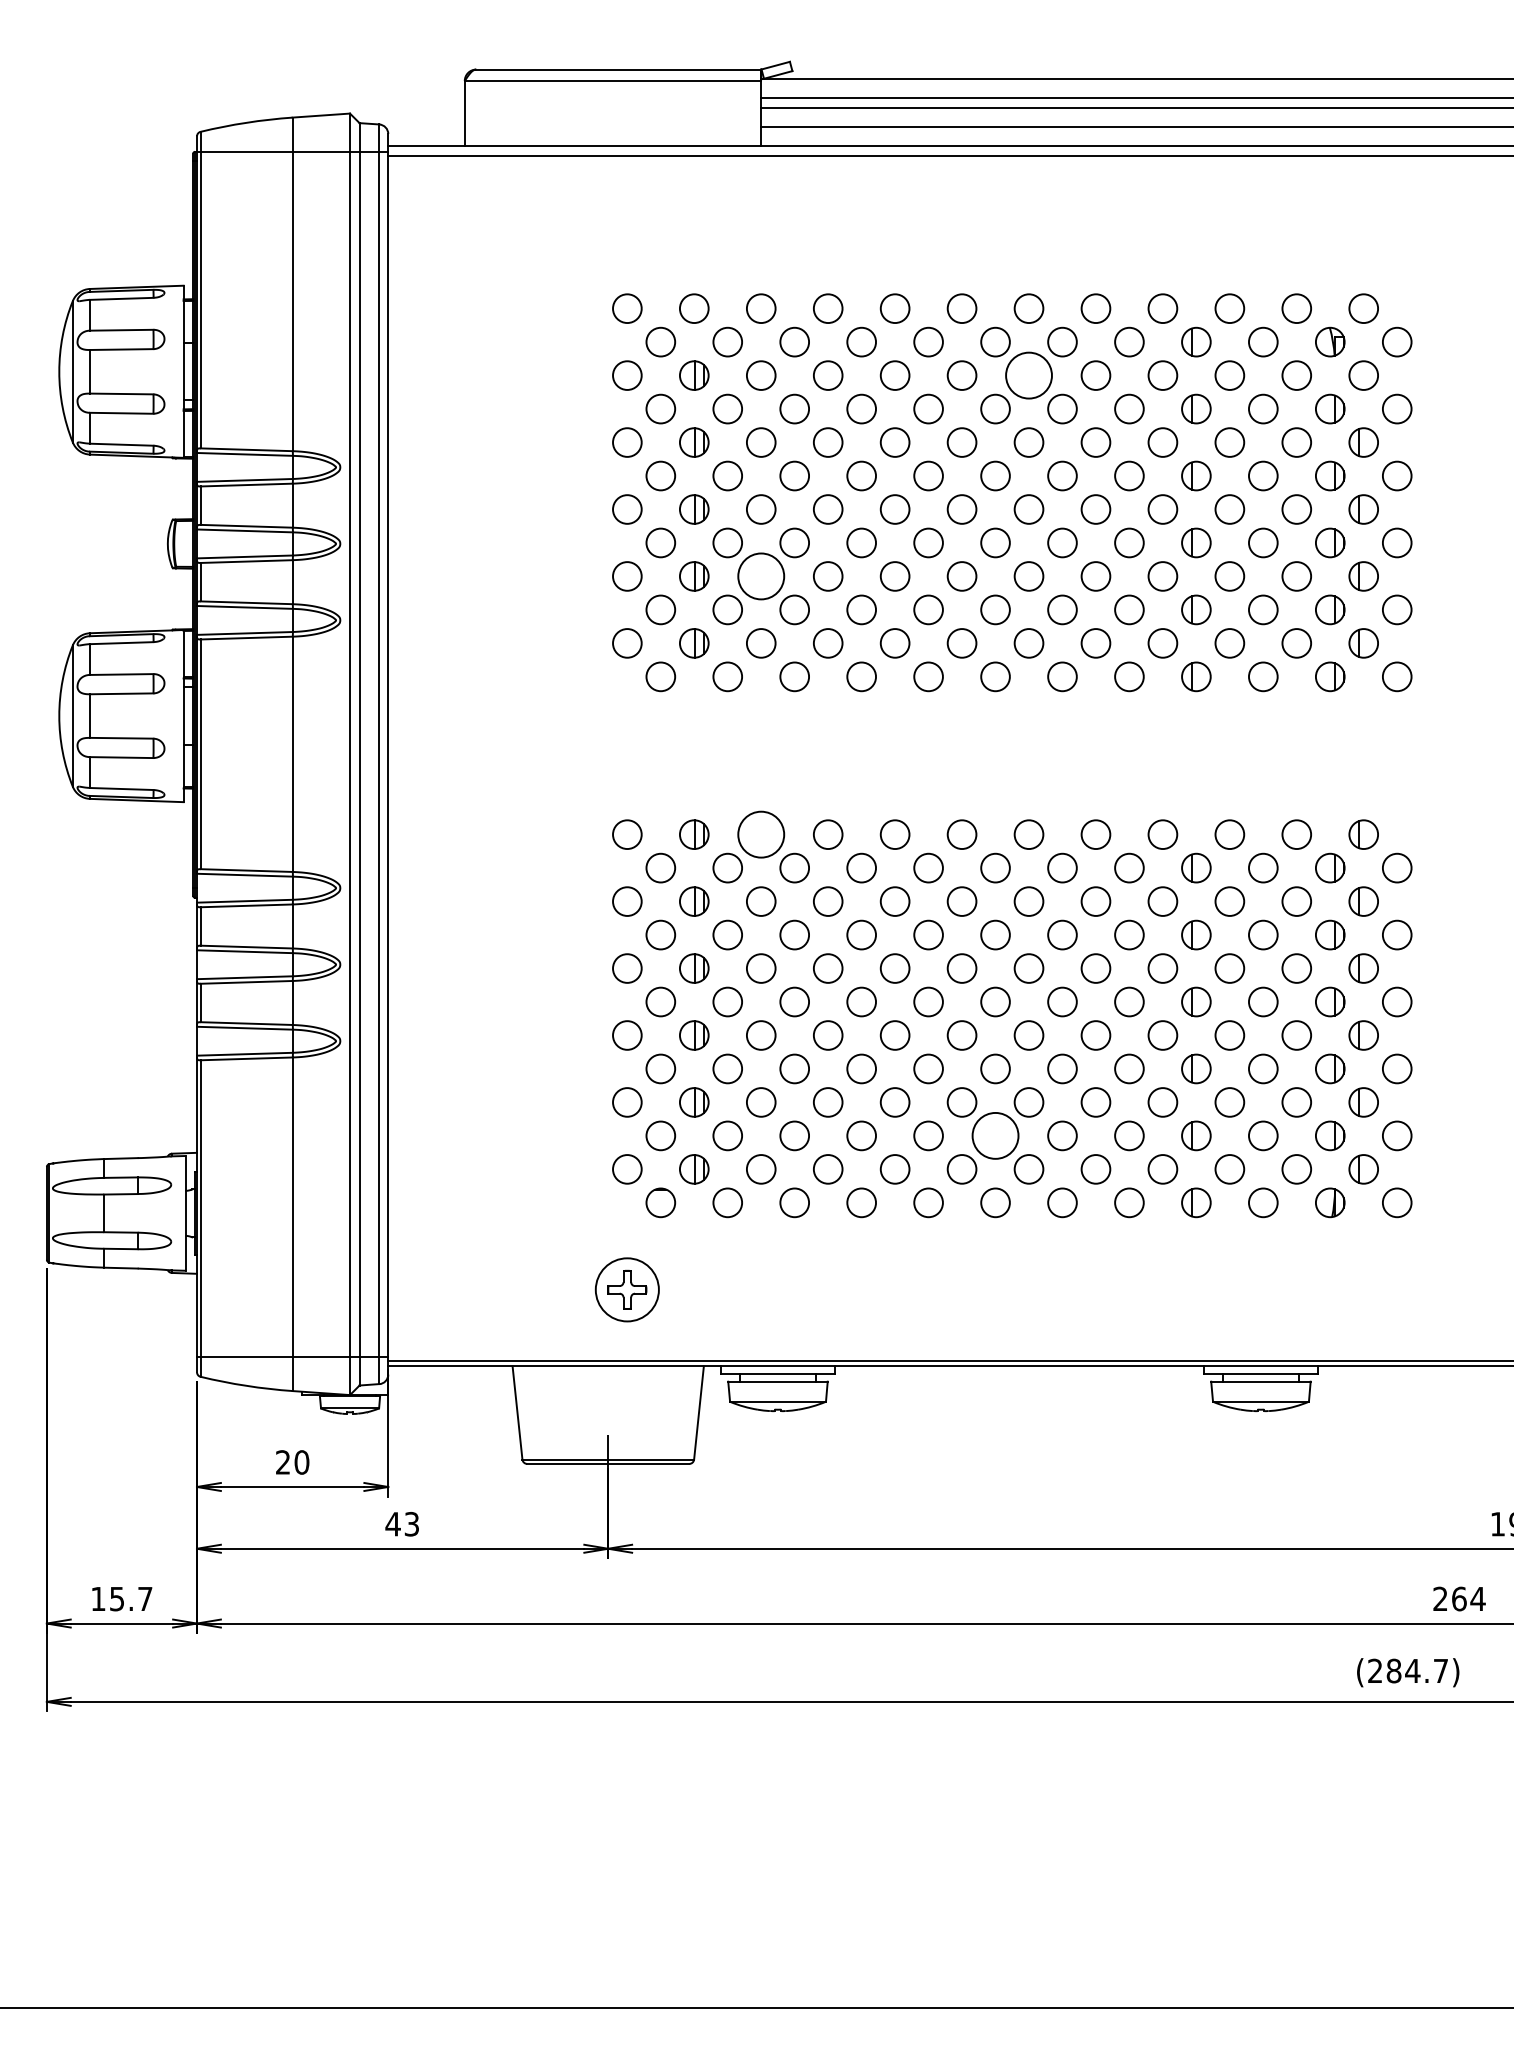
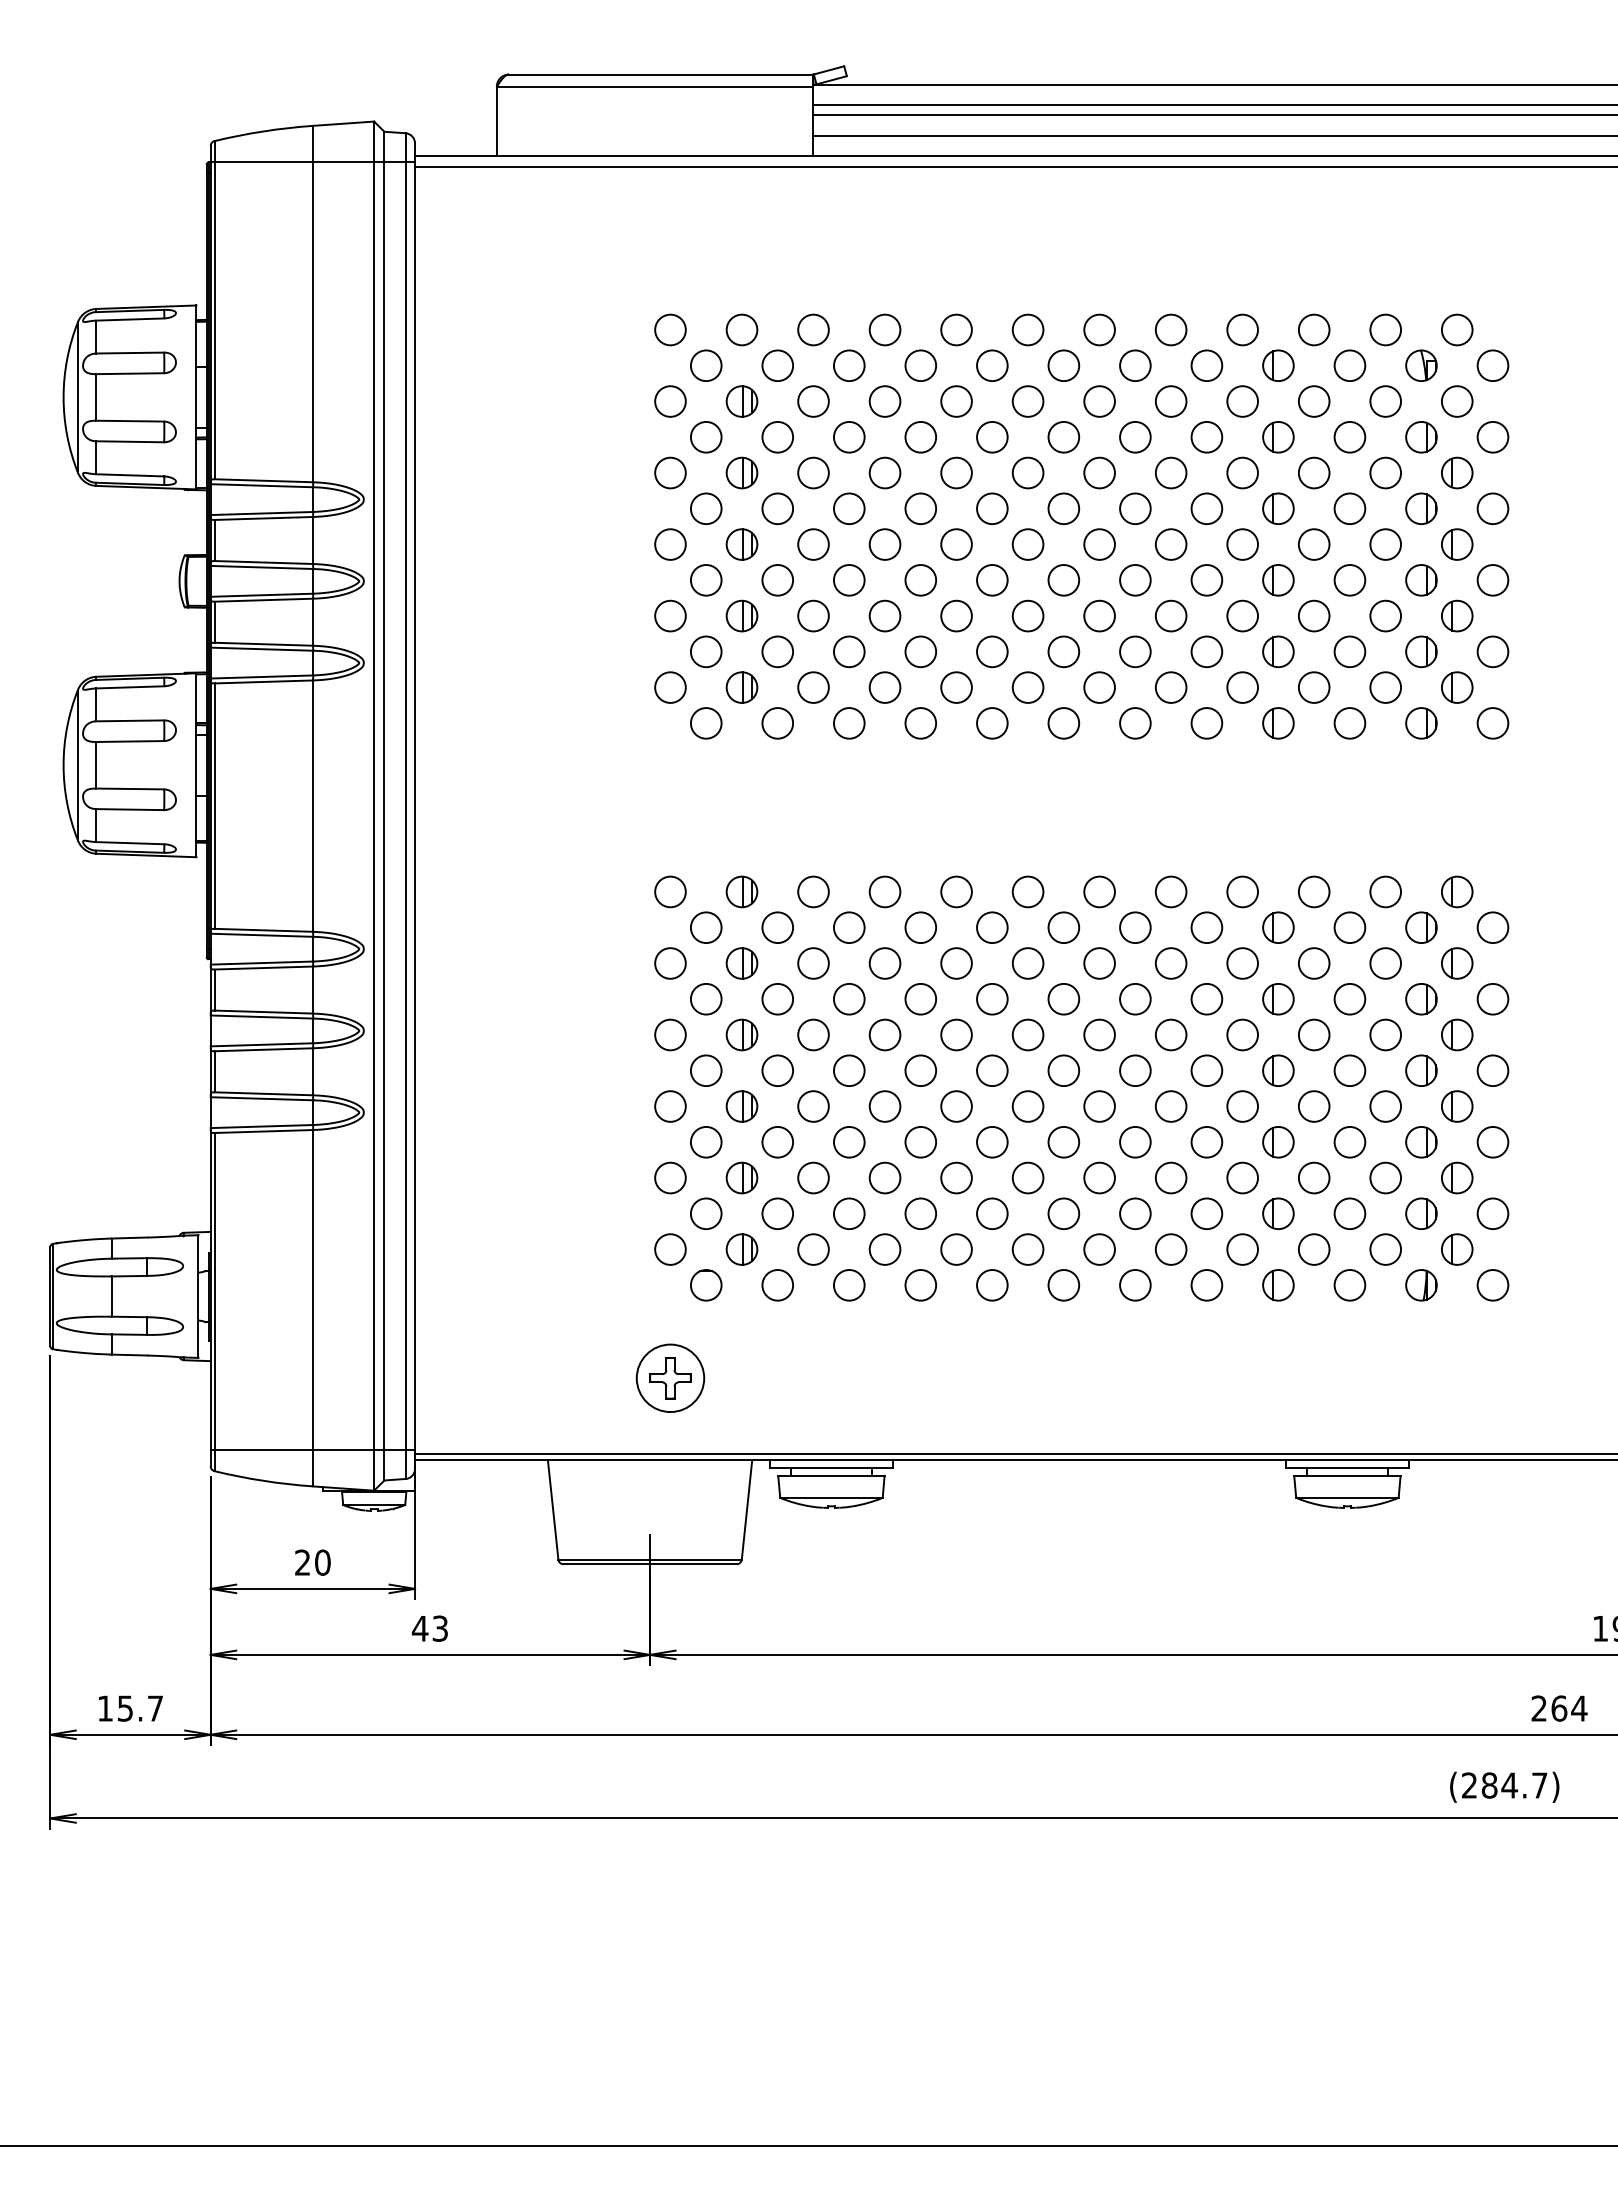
circle: (1028, 375) -> (1099, 401), size x0.62
circle: (761, 575) -> (813, 615), size x0.62
circle: (761, 834) -> (813, 891), size x0.62
circle: (995, 1135) -> (1063, 1213), size x0.62

